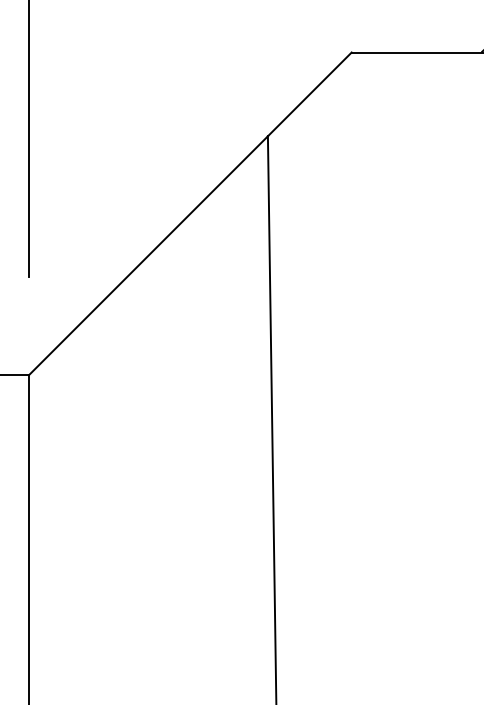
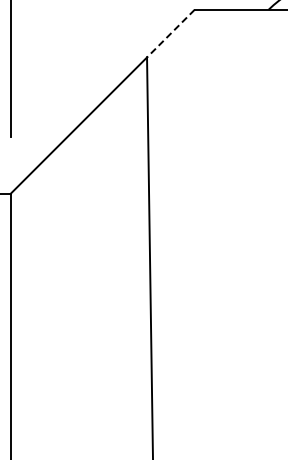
line: (309, 94) -> (170, 33), solid -> dashed

